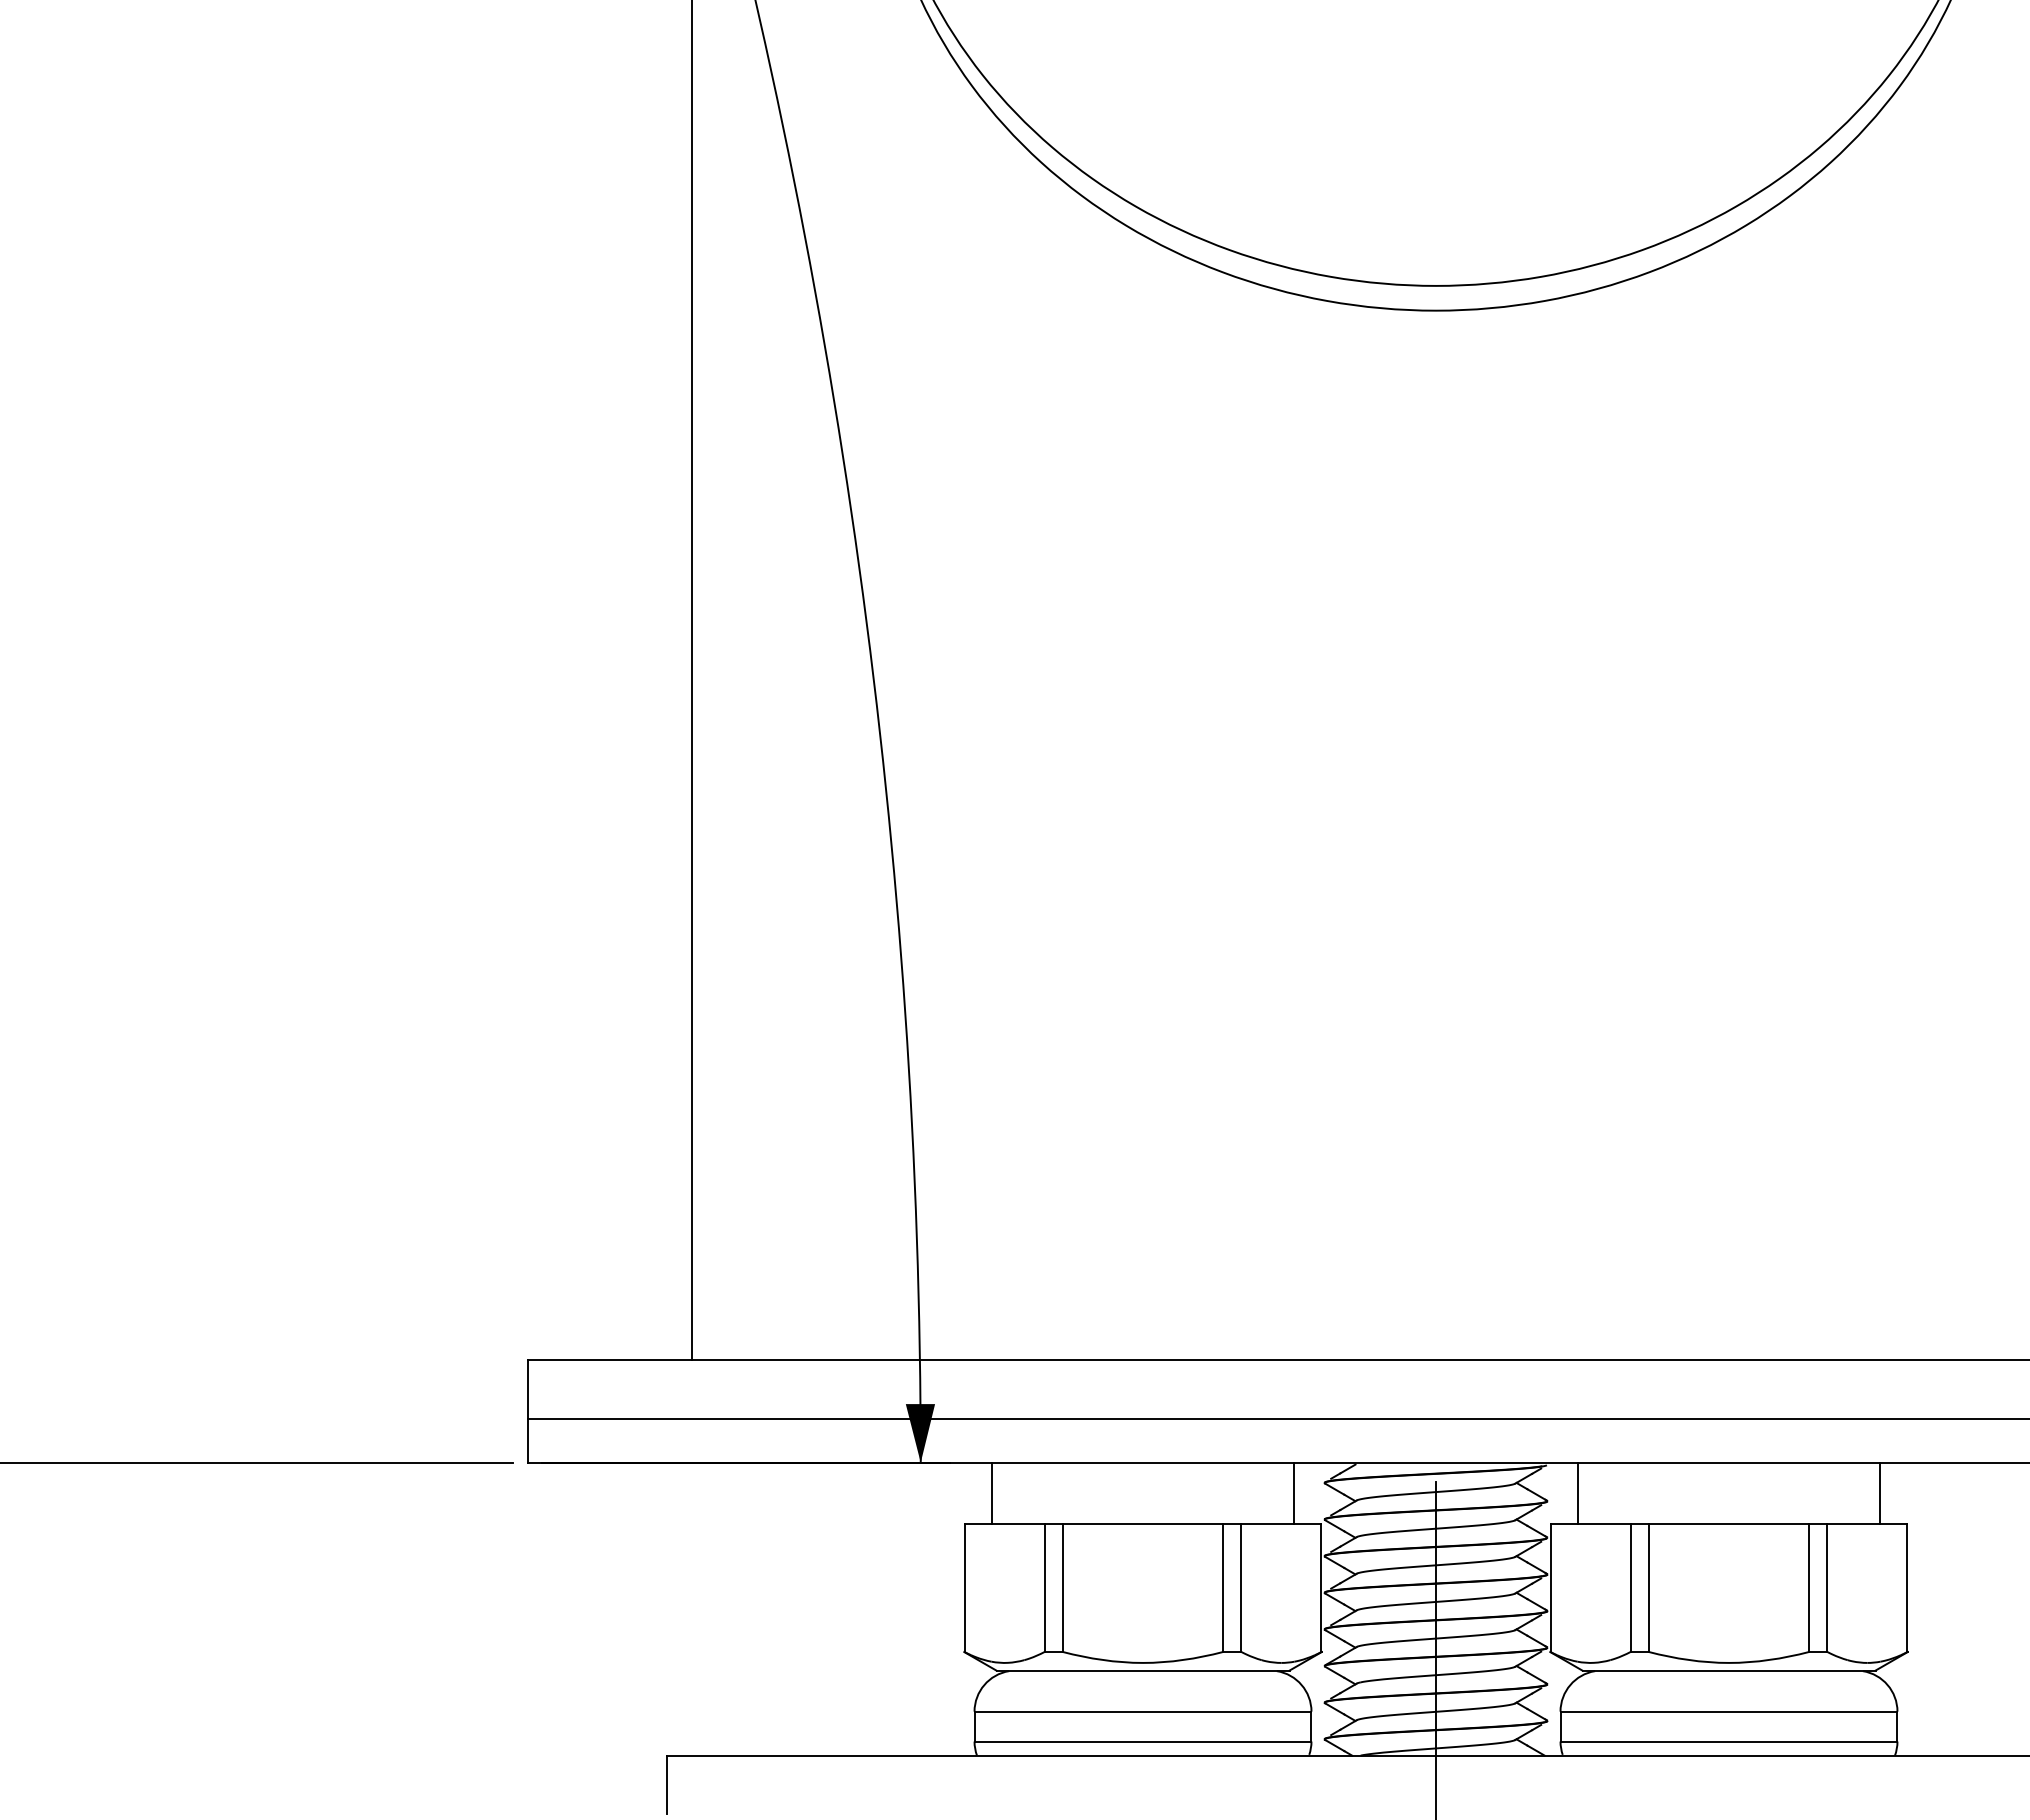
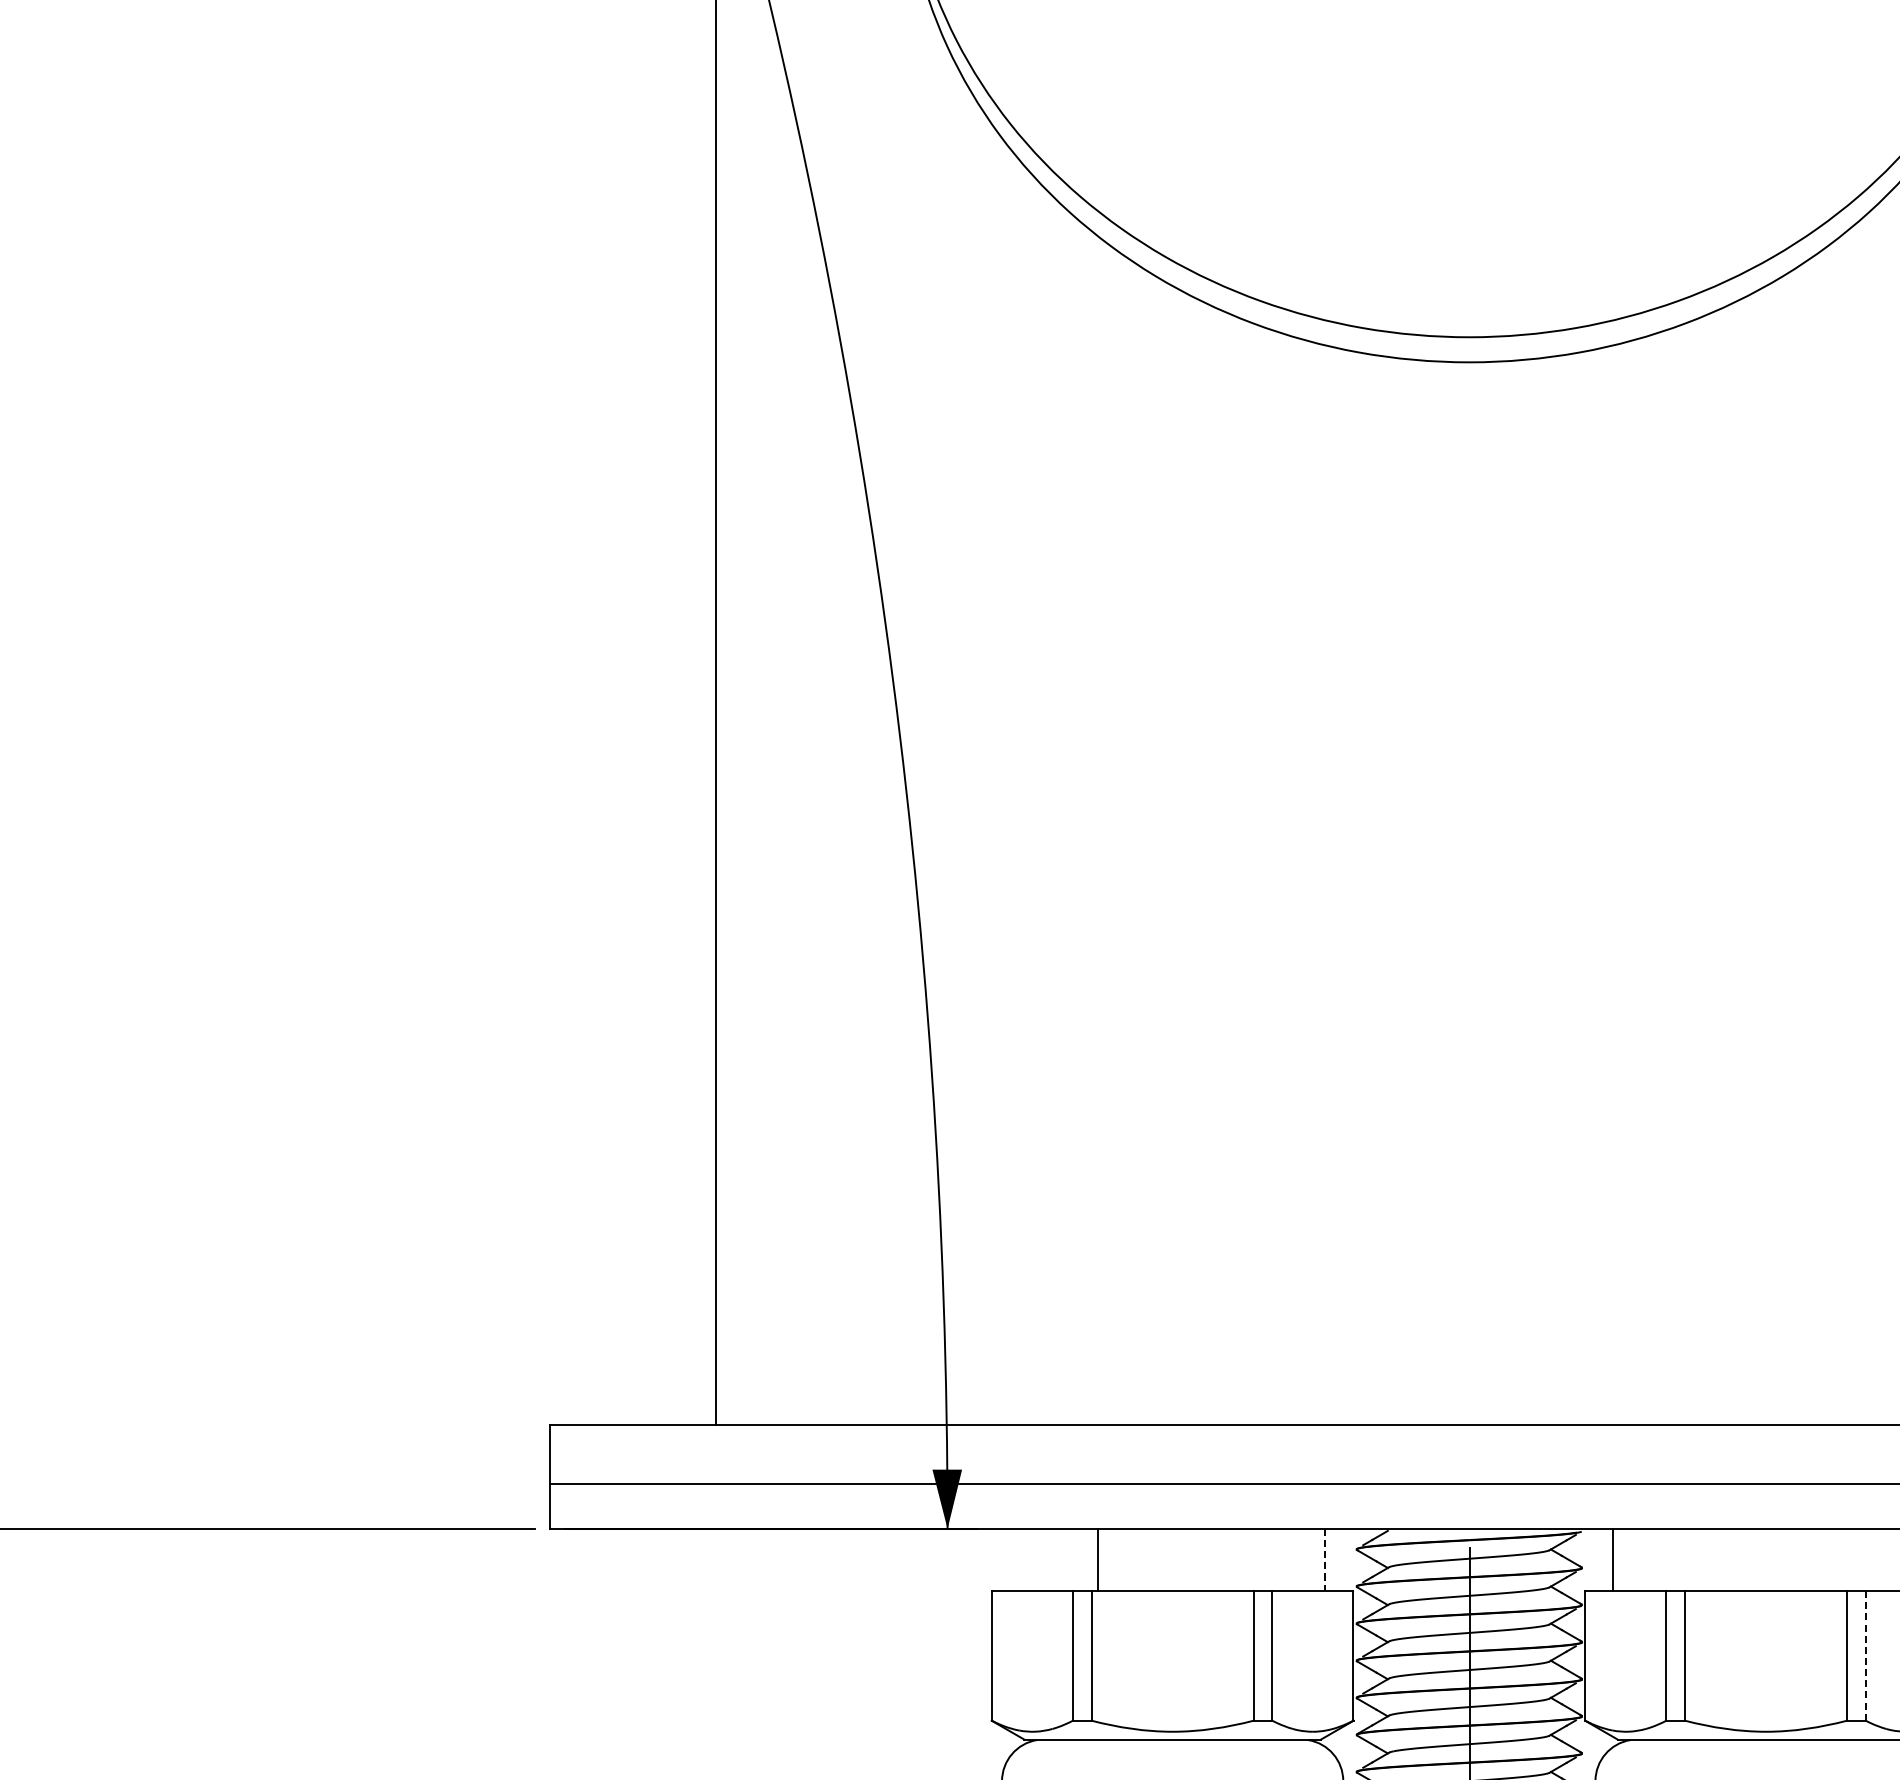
line: (992, 1493) -> (1098, 1560), moved
line: (1293, 1493) -> (1325, 1560), solid -> dashed
line: (1827, 1588) -> (1865, 1656), solid -> dashed

